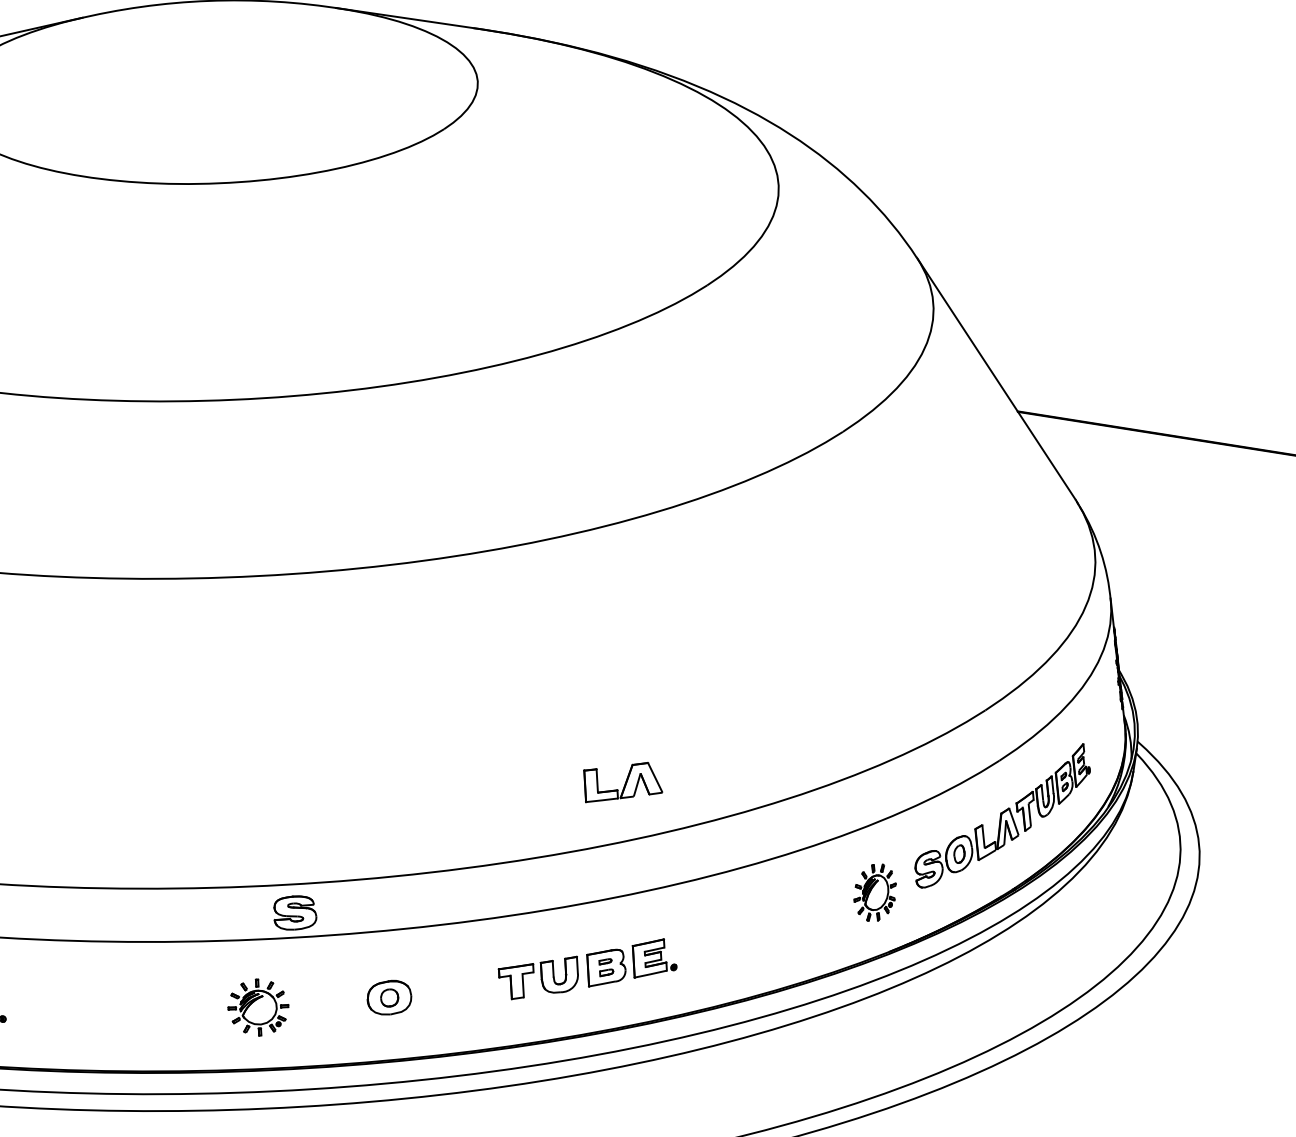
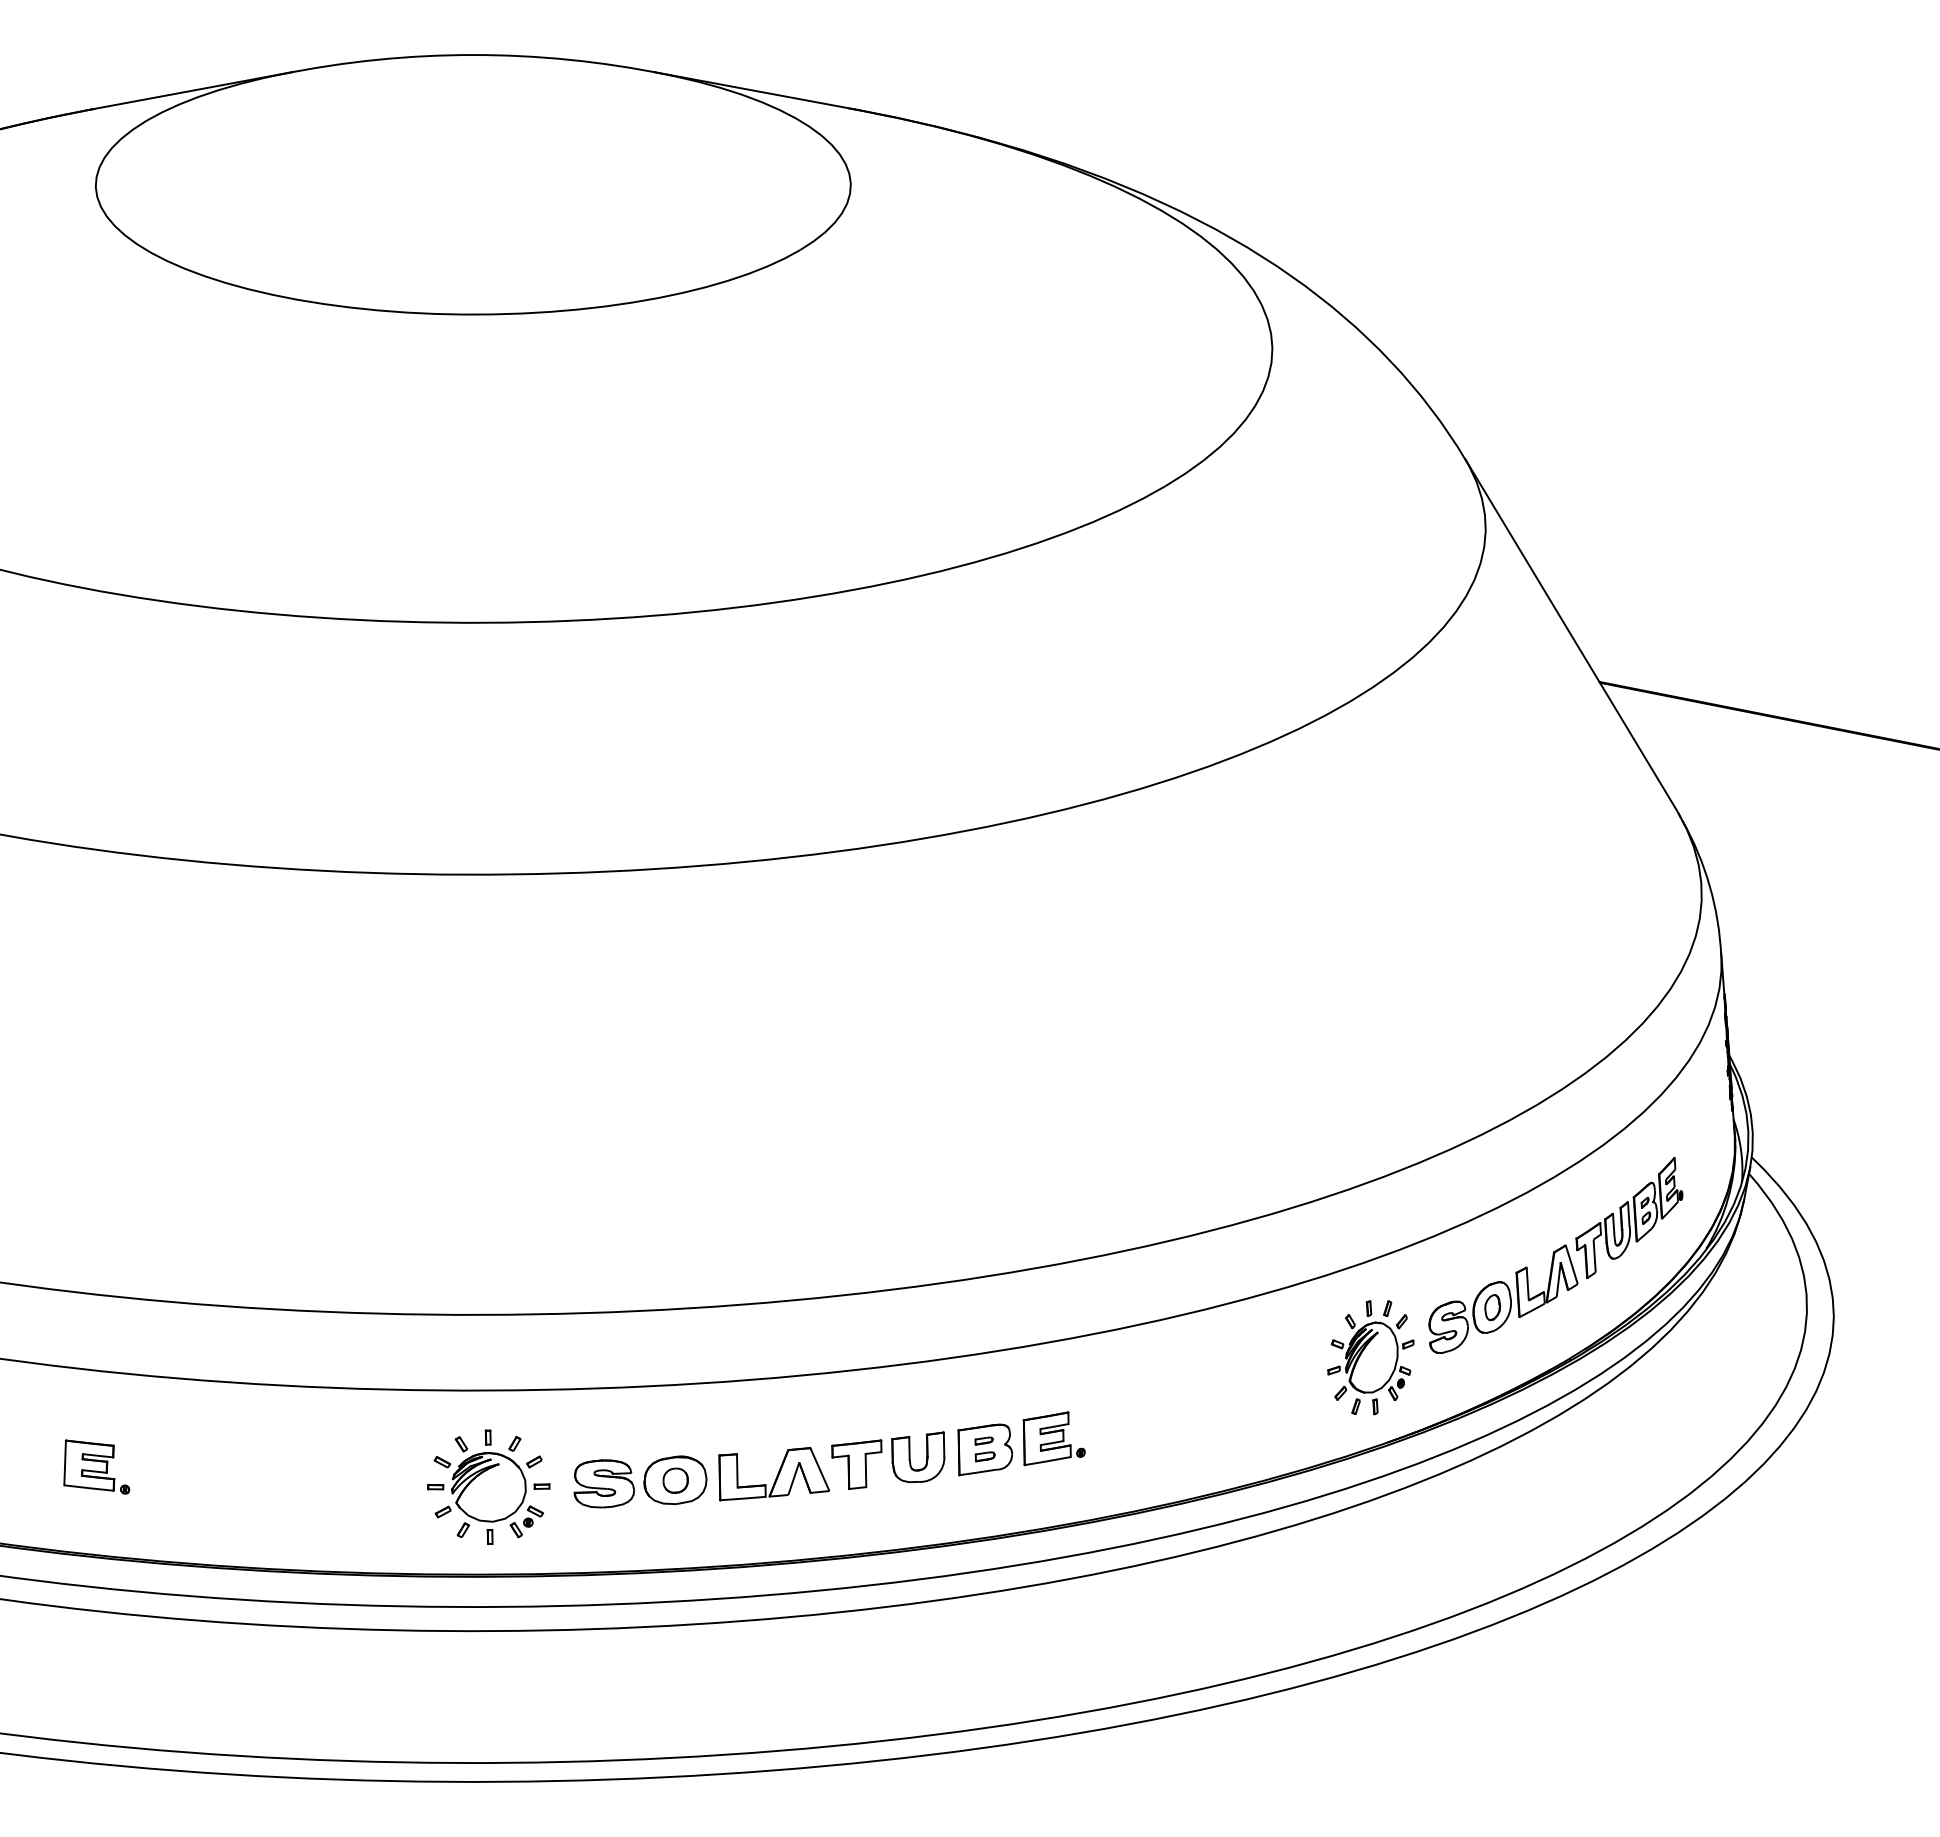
part: (623, 781) -> (774, 1473), moved
part: (874, 892) -> (1370, 1357), size x1.43
part: (294, 912) -> (603, 1483), moved
part: (258, 1007) -> (488, 1486), size x1.43

